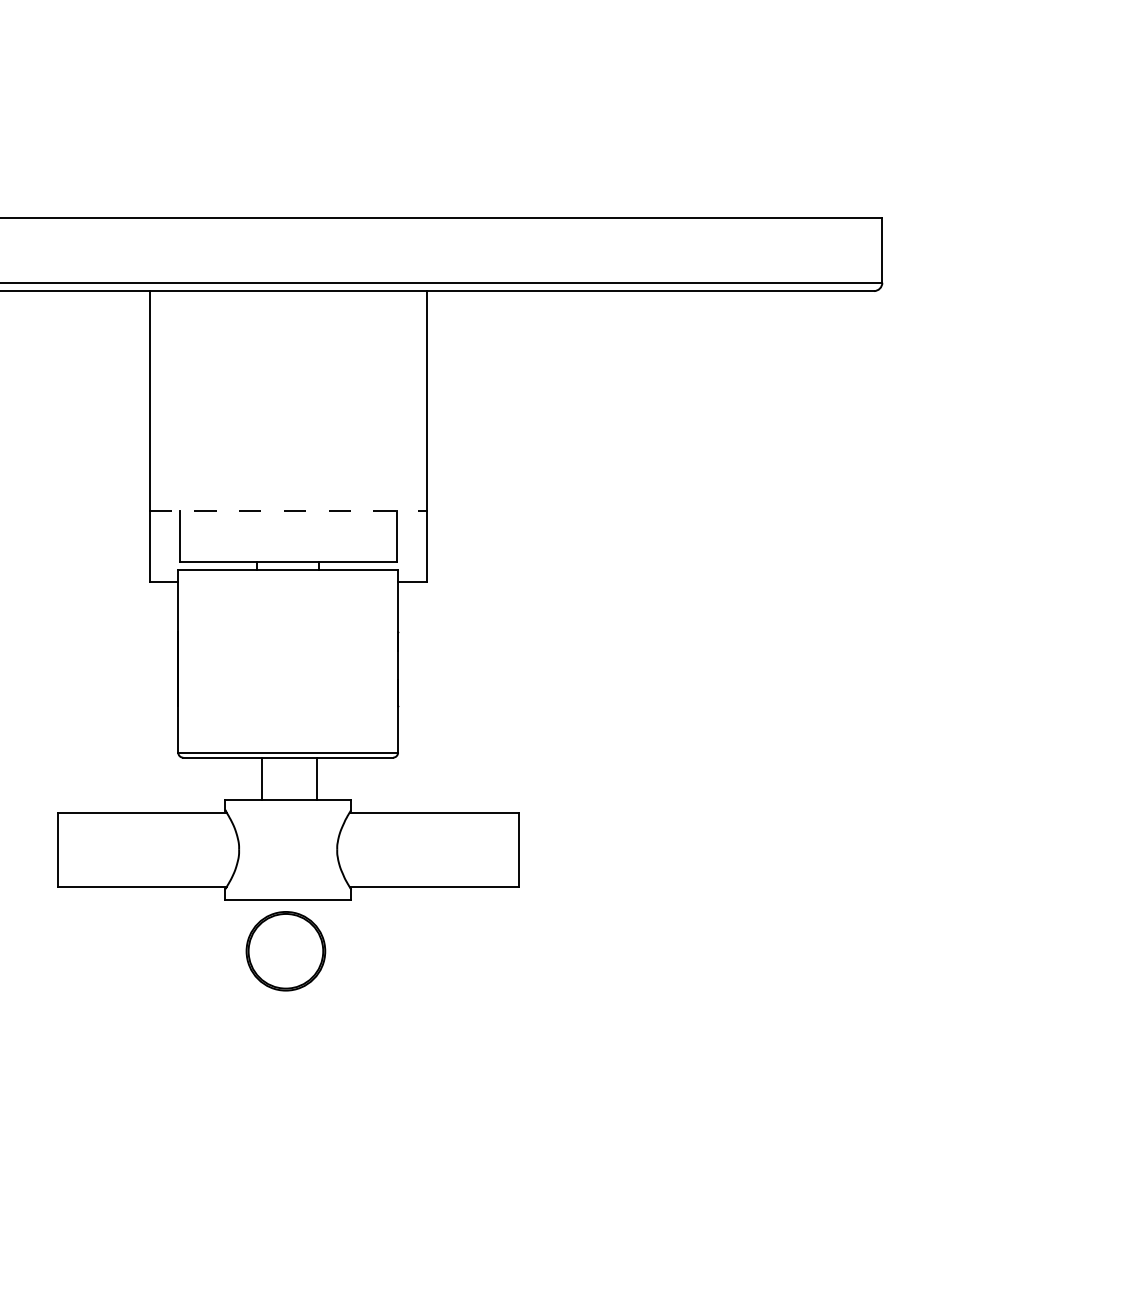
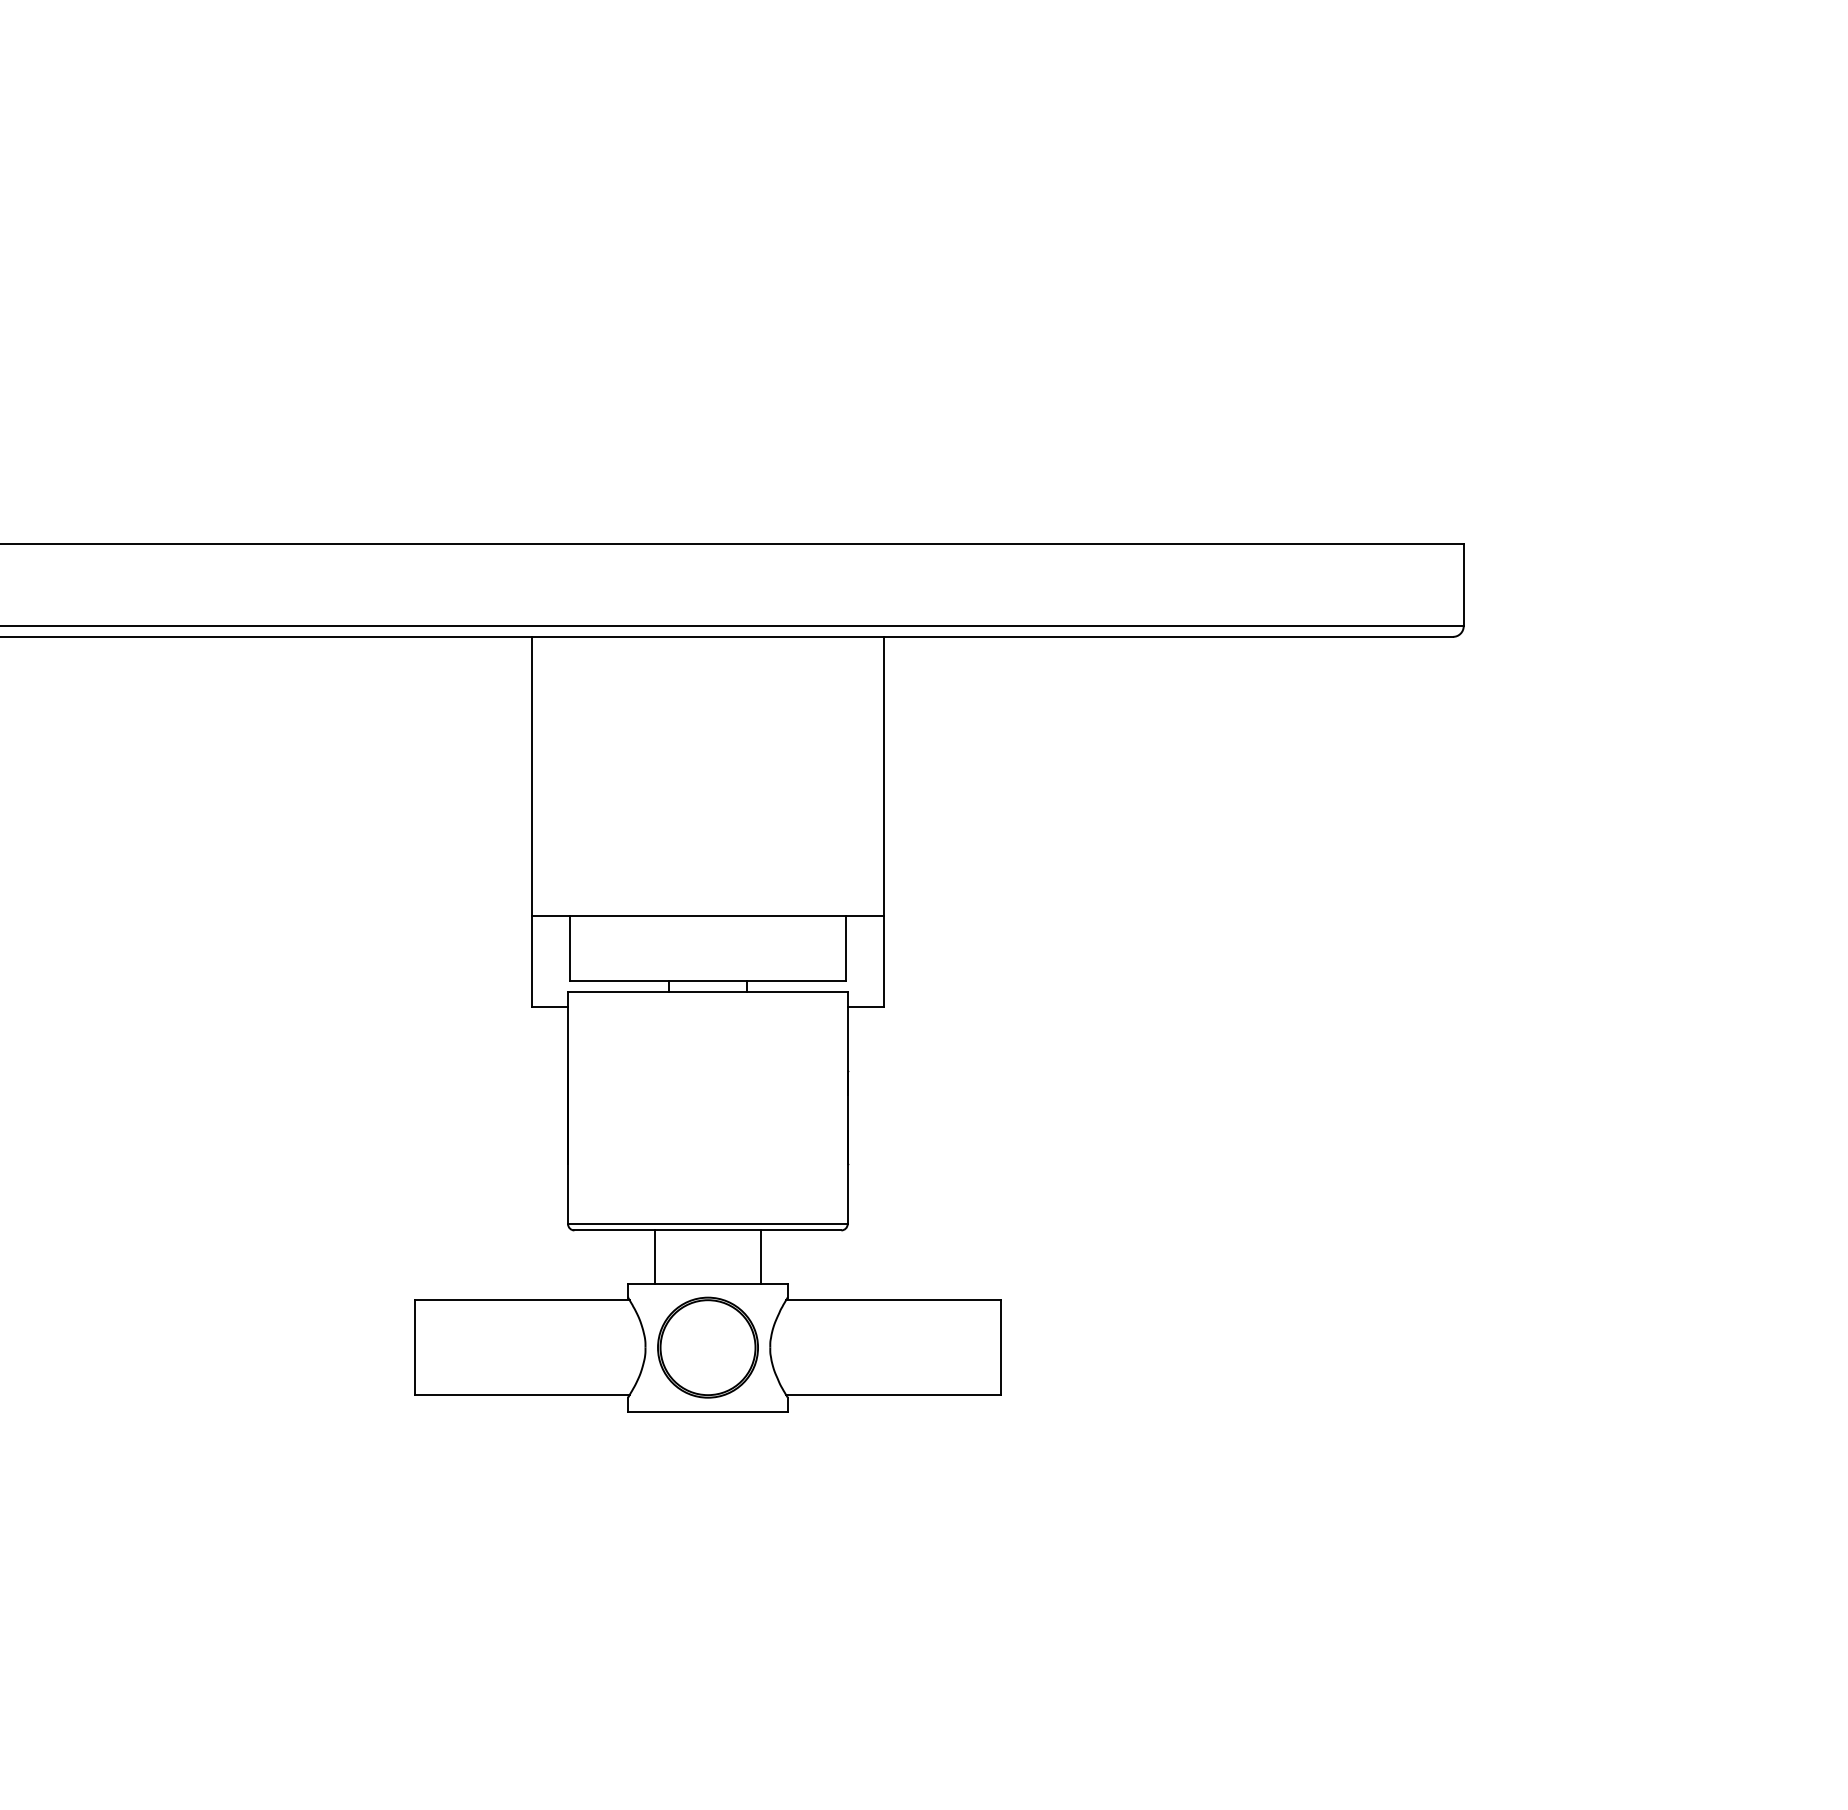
line: (288, 510) -> (708, 916), dashed -> solid
line: (262, 778) -> (761, 1256), moved
line: (316, 778) -> (654, 1256), moved
part: (285, 951) -> (707, 1347), moved

